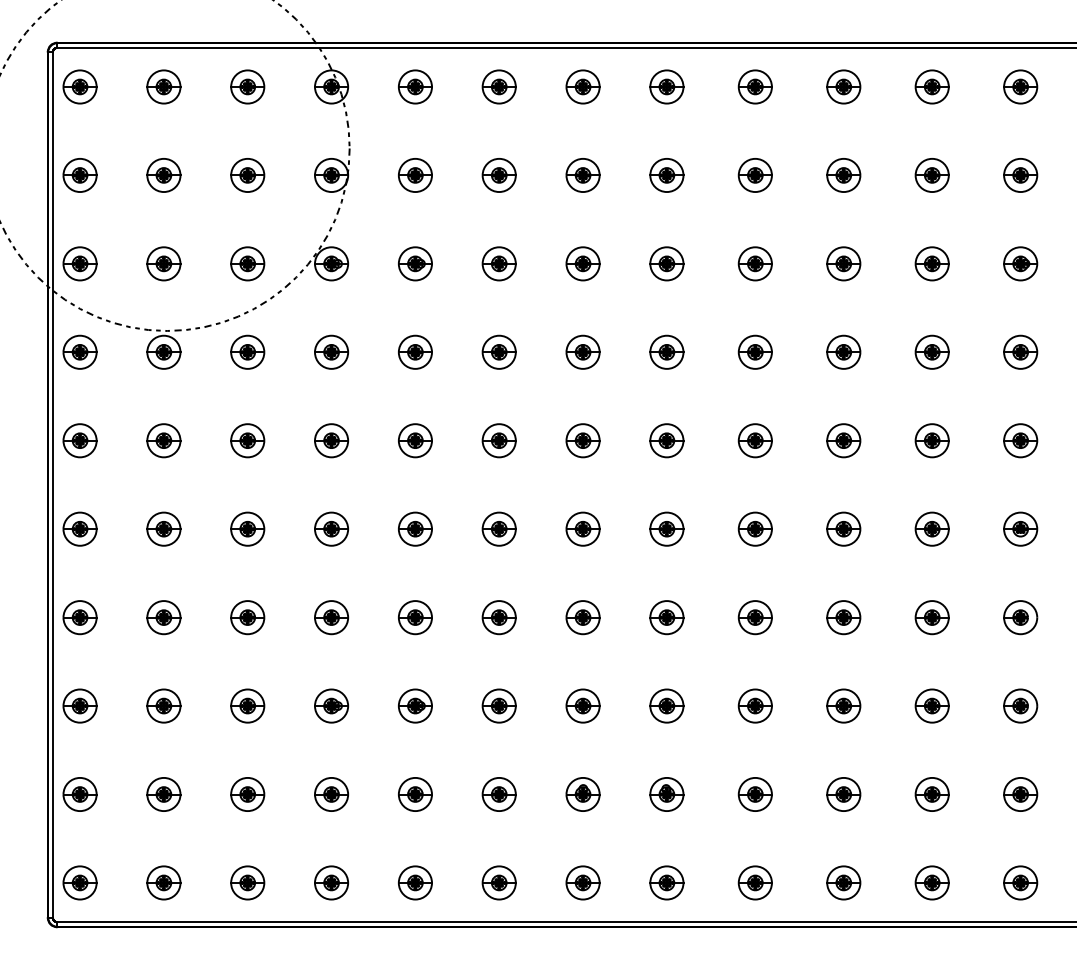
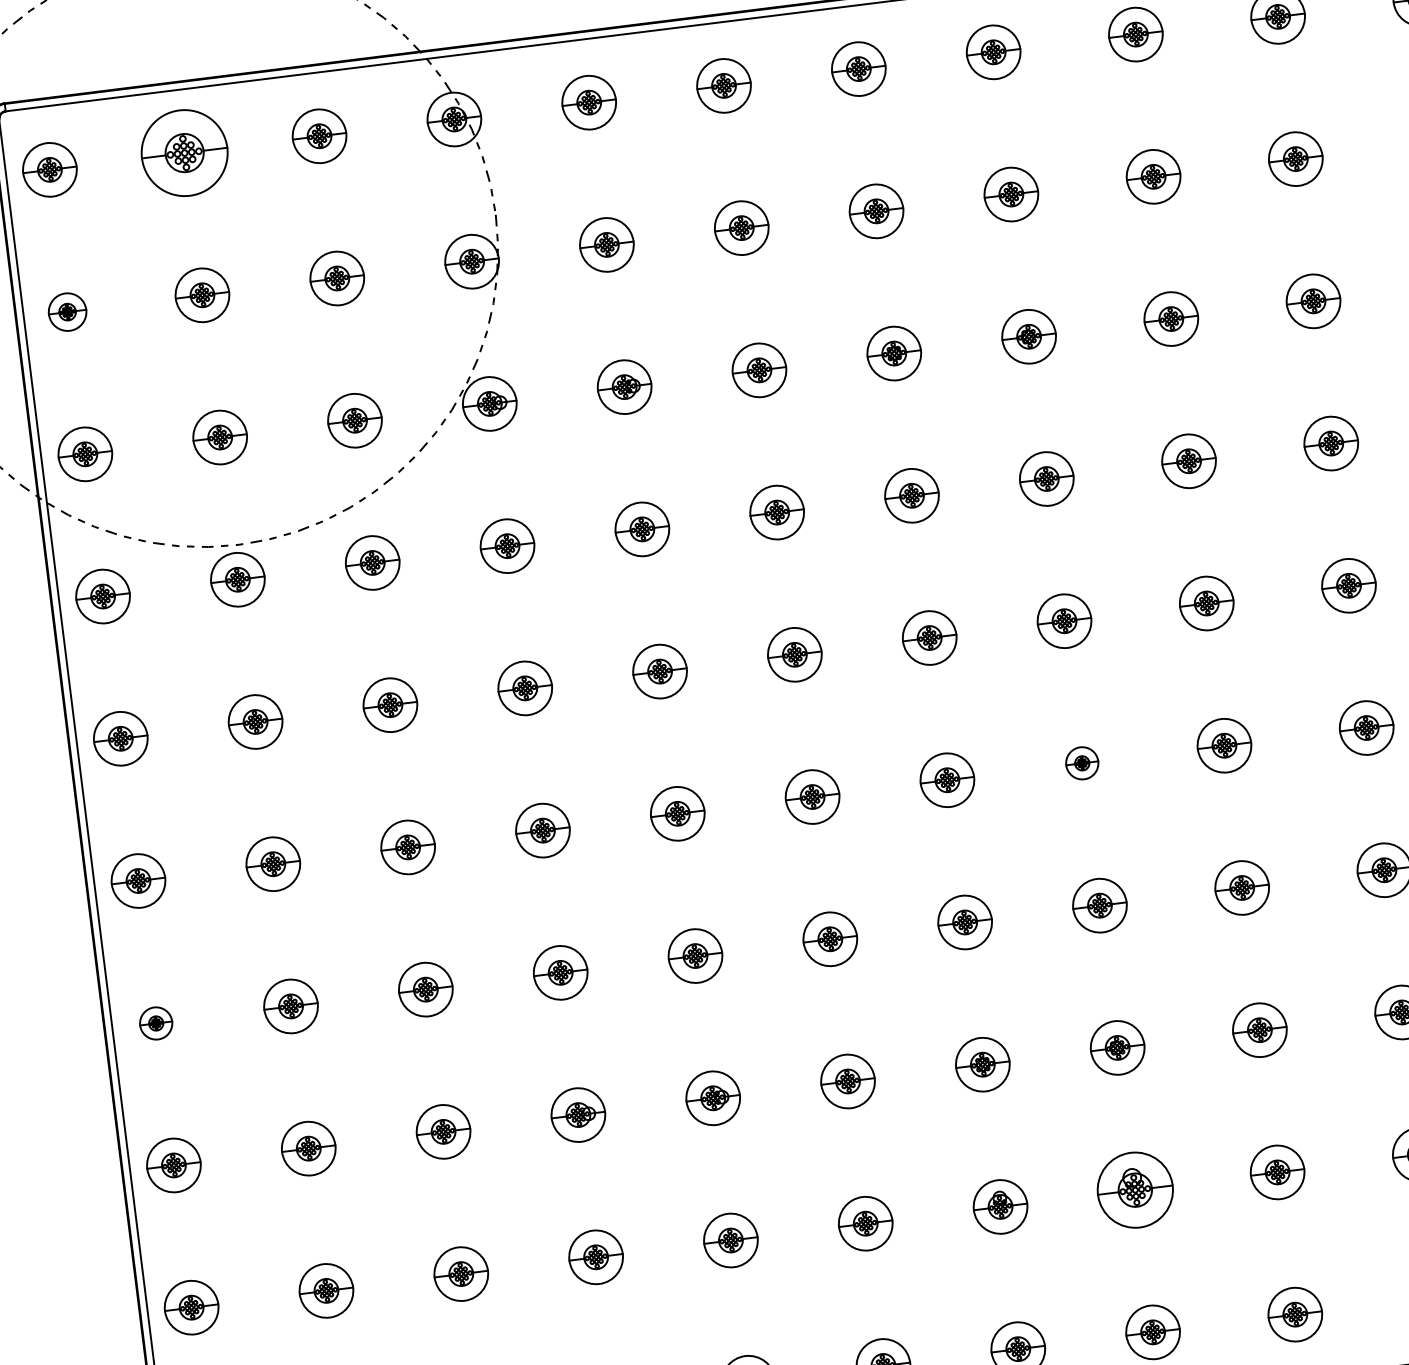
part: (163, 86) -> (183, 152), size x1.6
part: (79, 175) -> (66, 312), size x0.7
part: (666, 528) -> (1081, 762), size x0.6
part: (79, 617) -> (155, 1023), size x0.6
part: (666, 794) -> (1134, 1190), size x1.4

